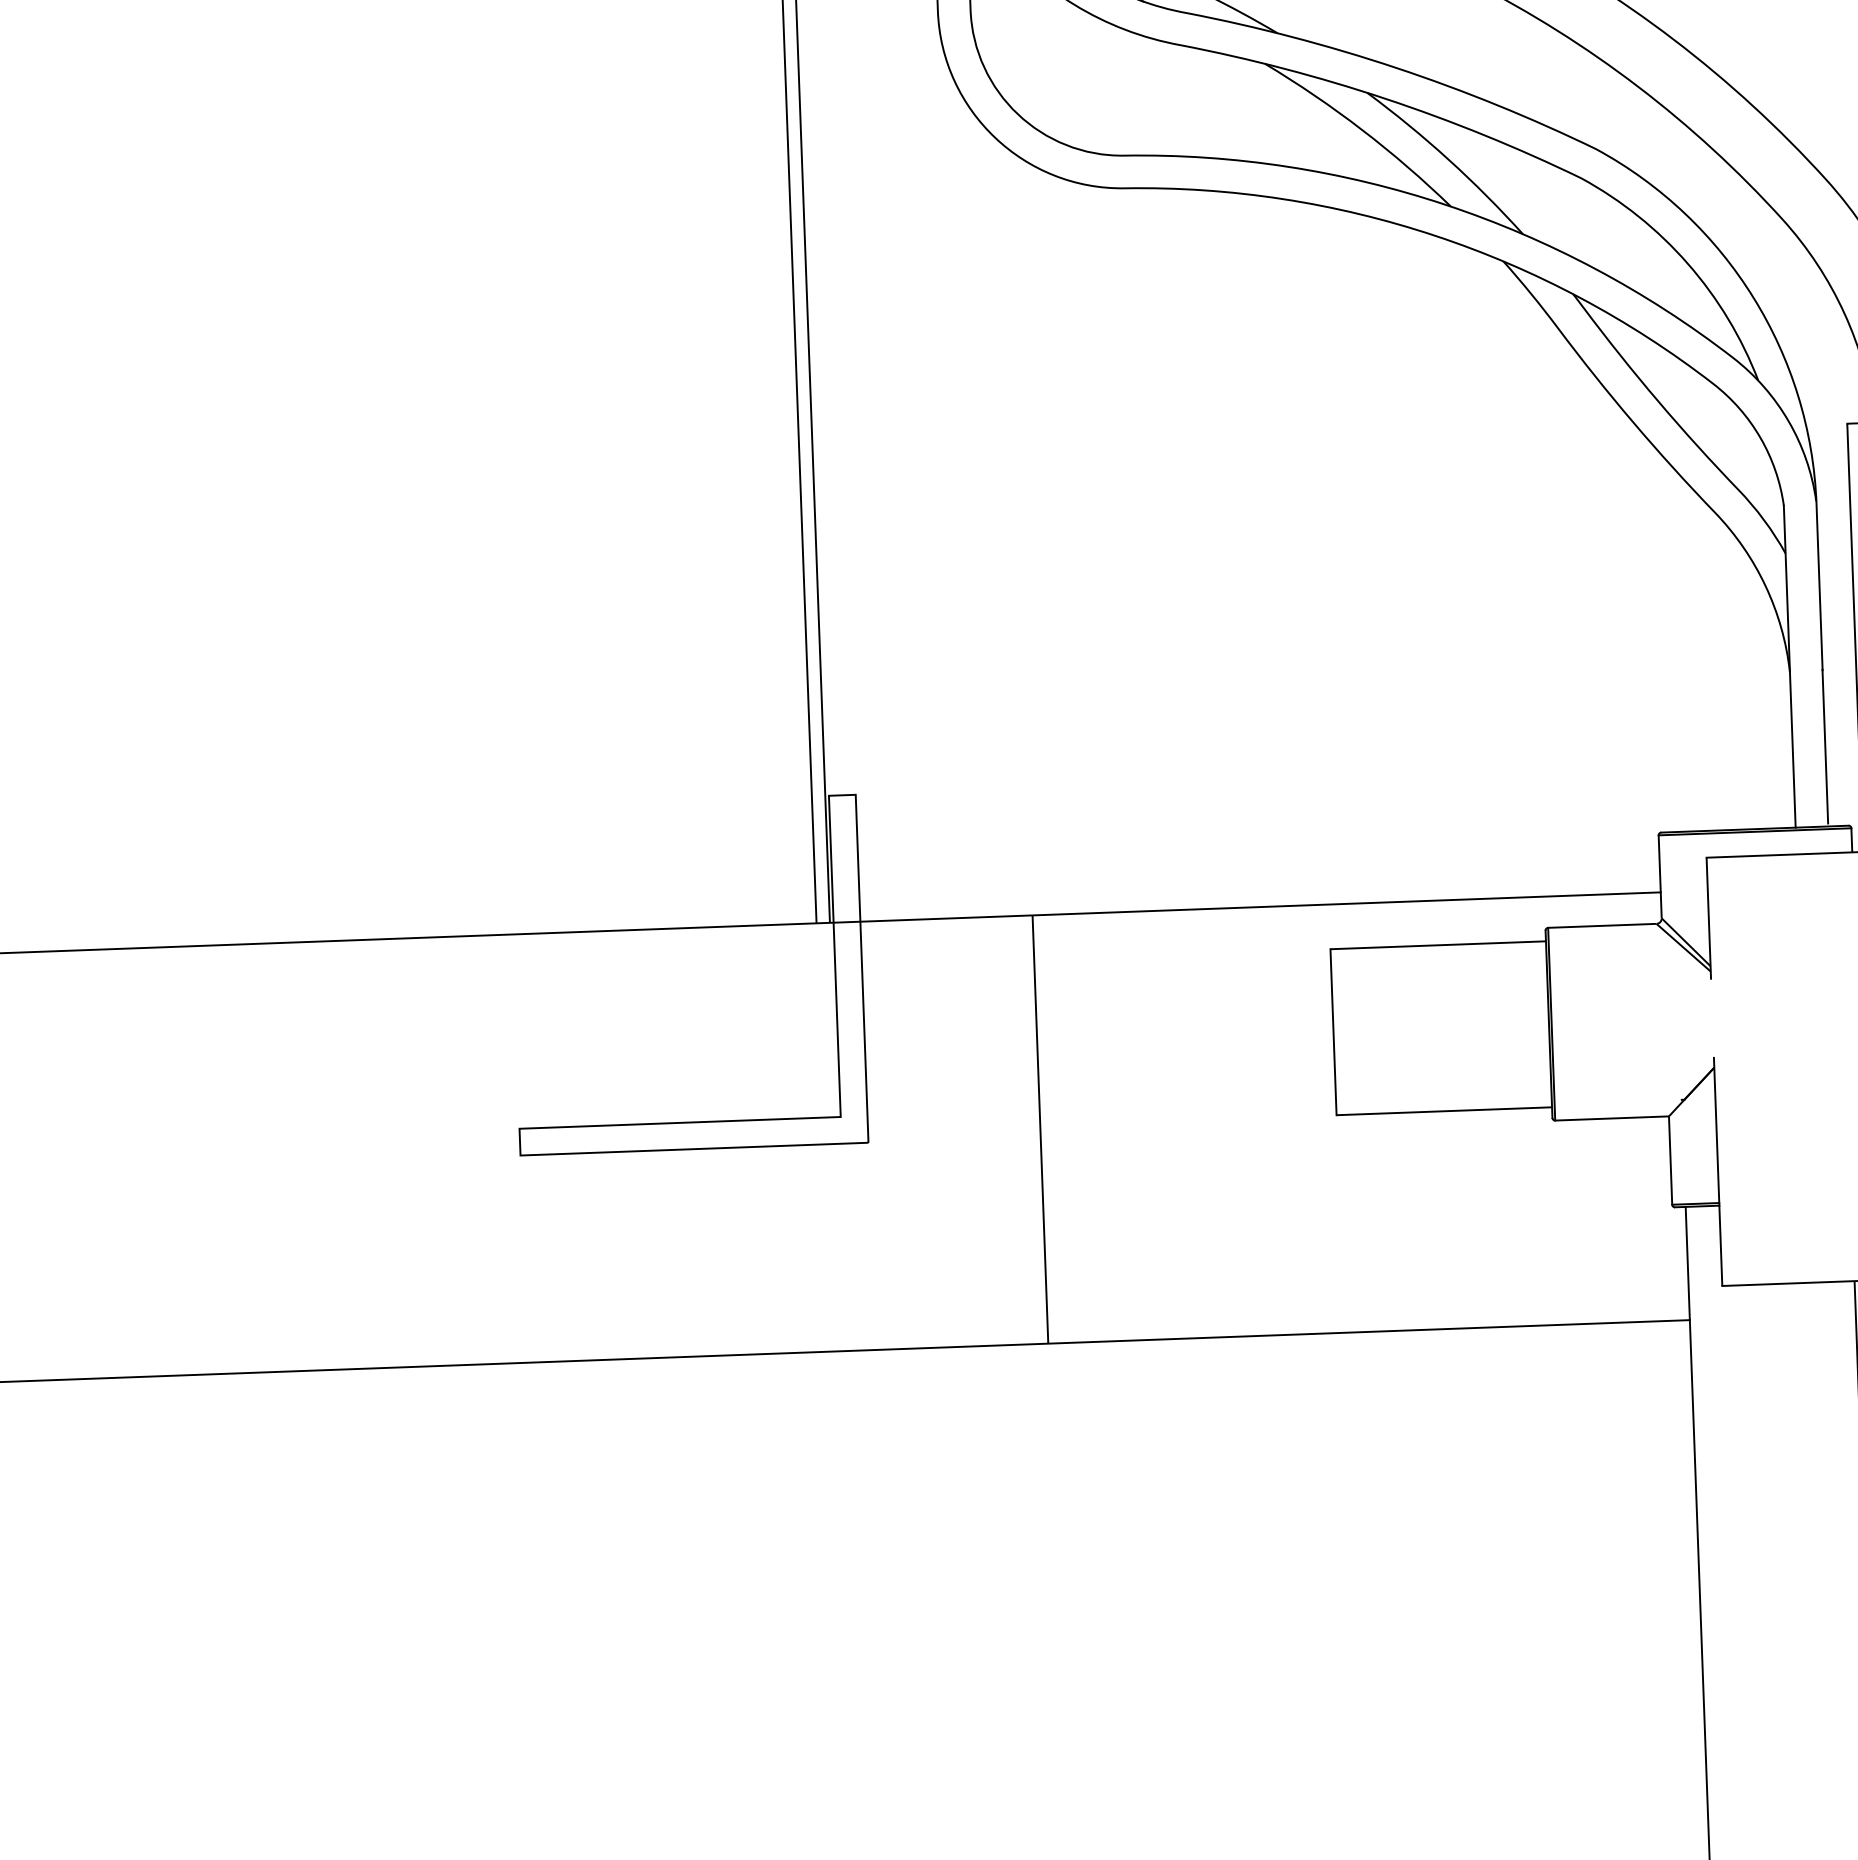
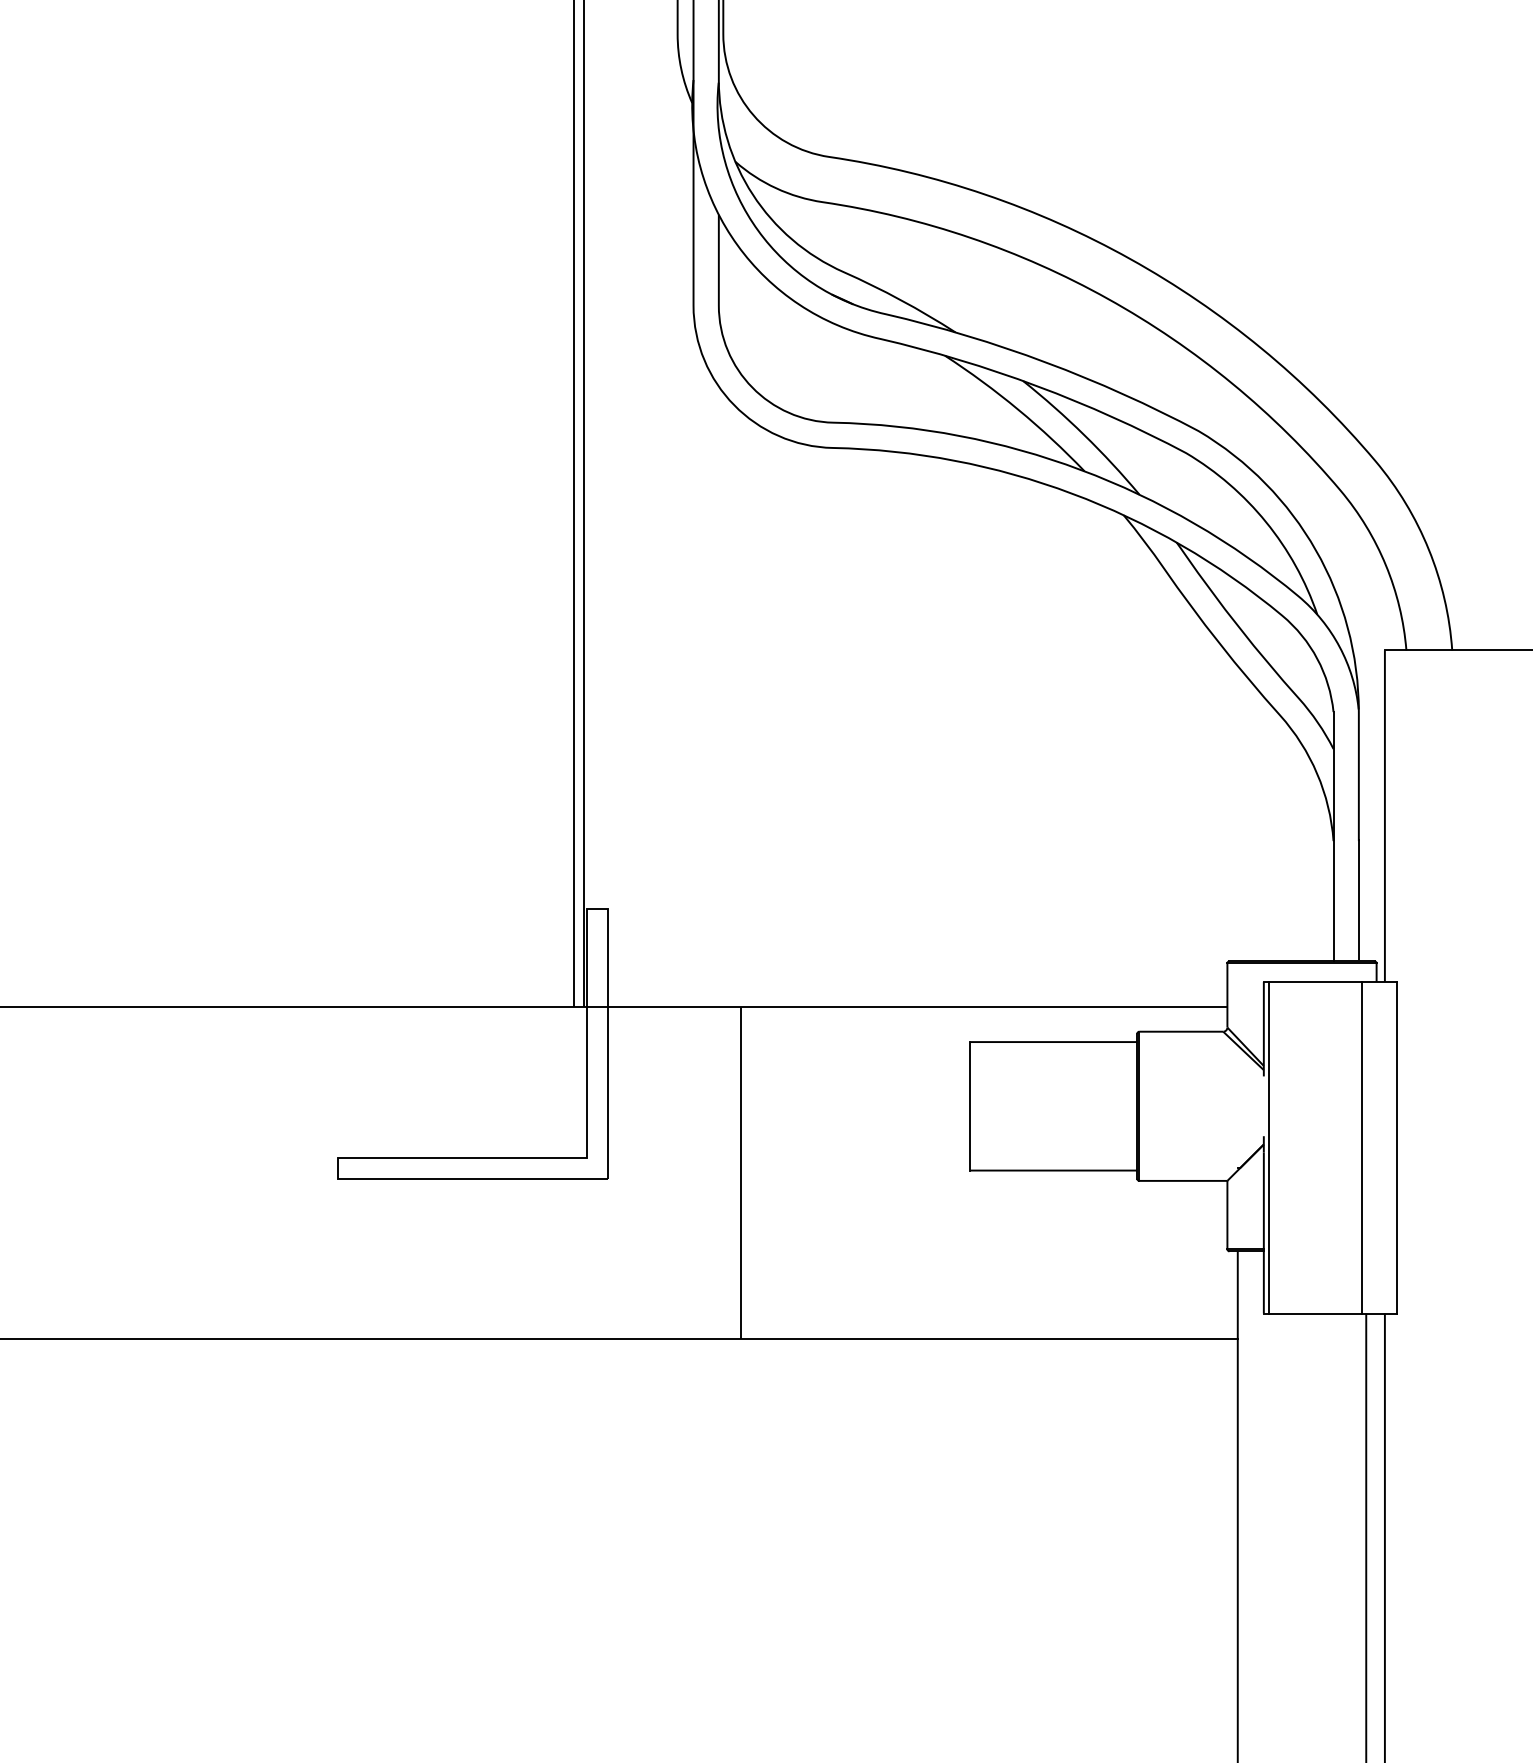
line: (1841, 1066) -> (1362, 1147), added
line: (1720, 1071) -> (1268, 1147), added

